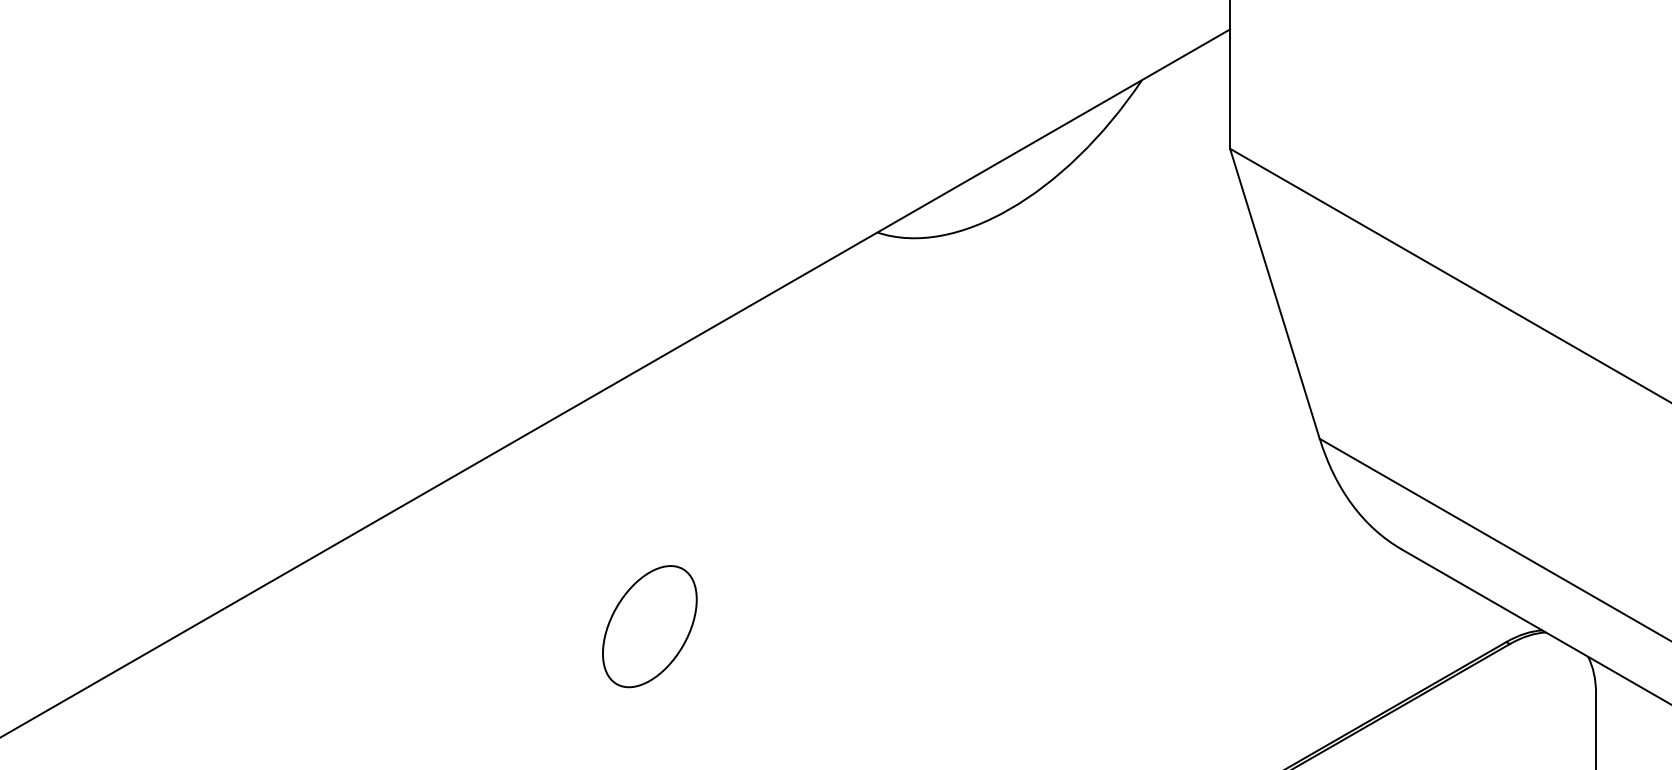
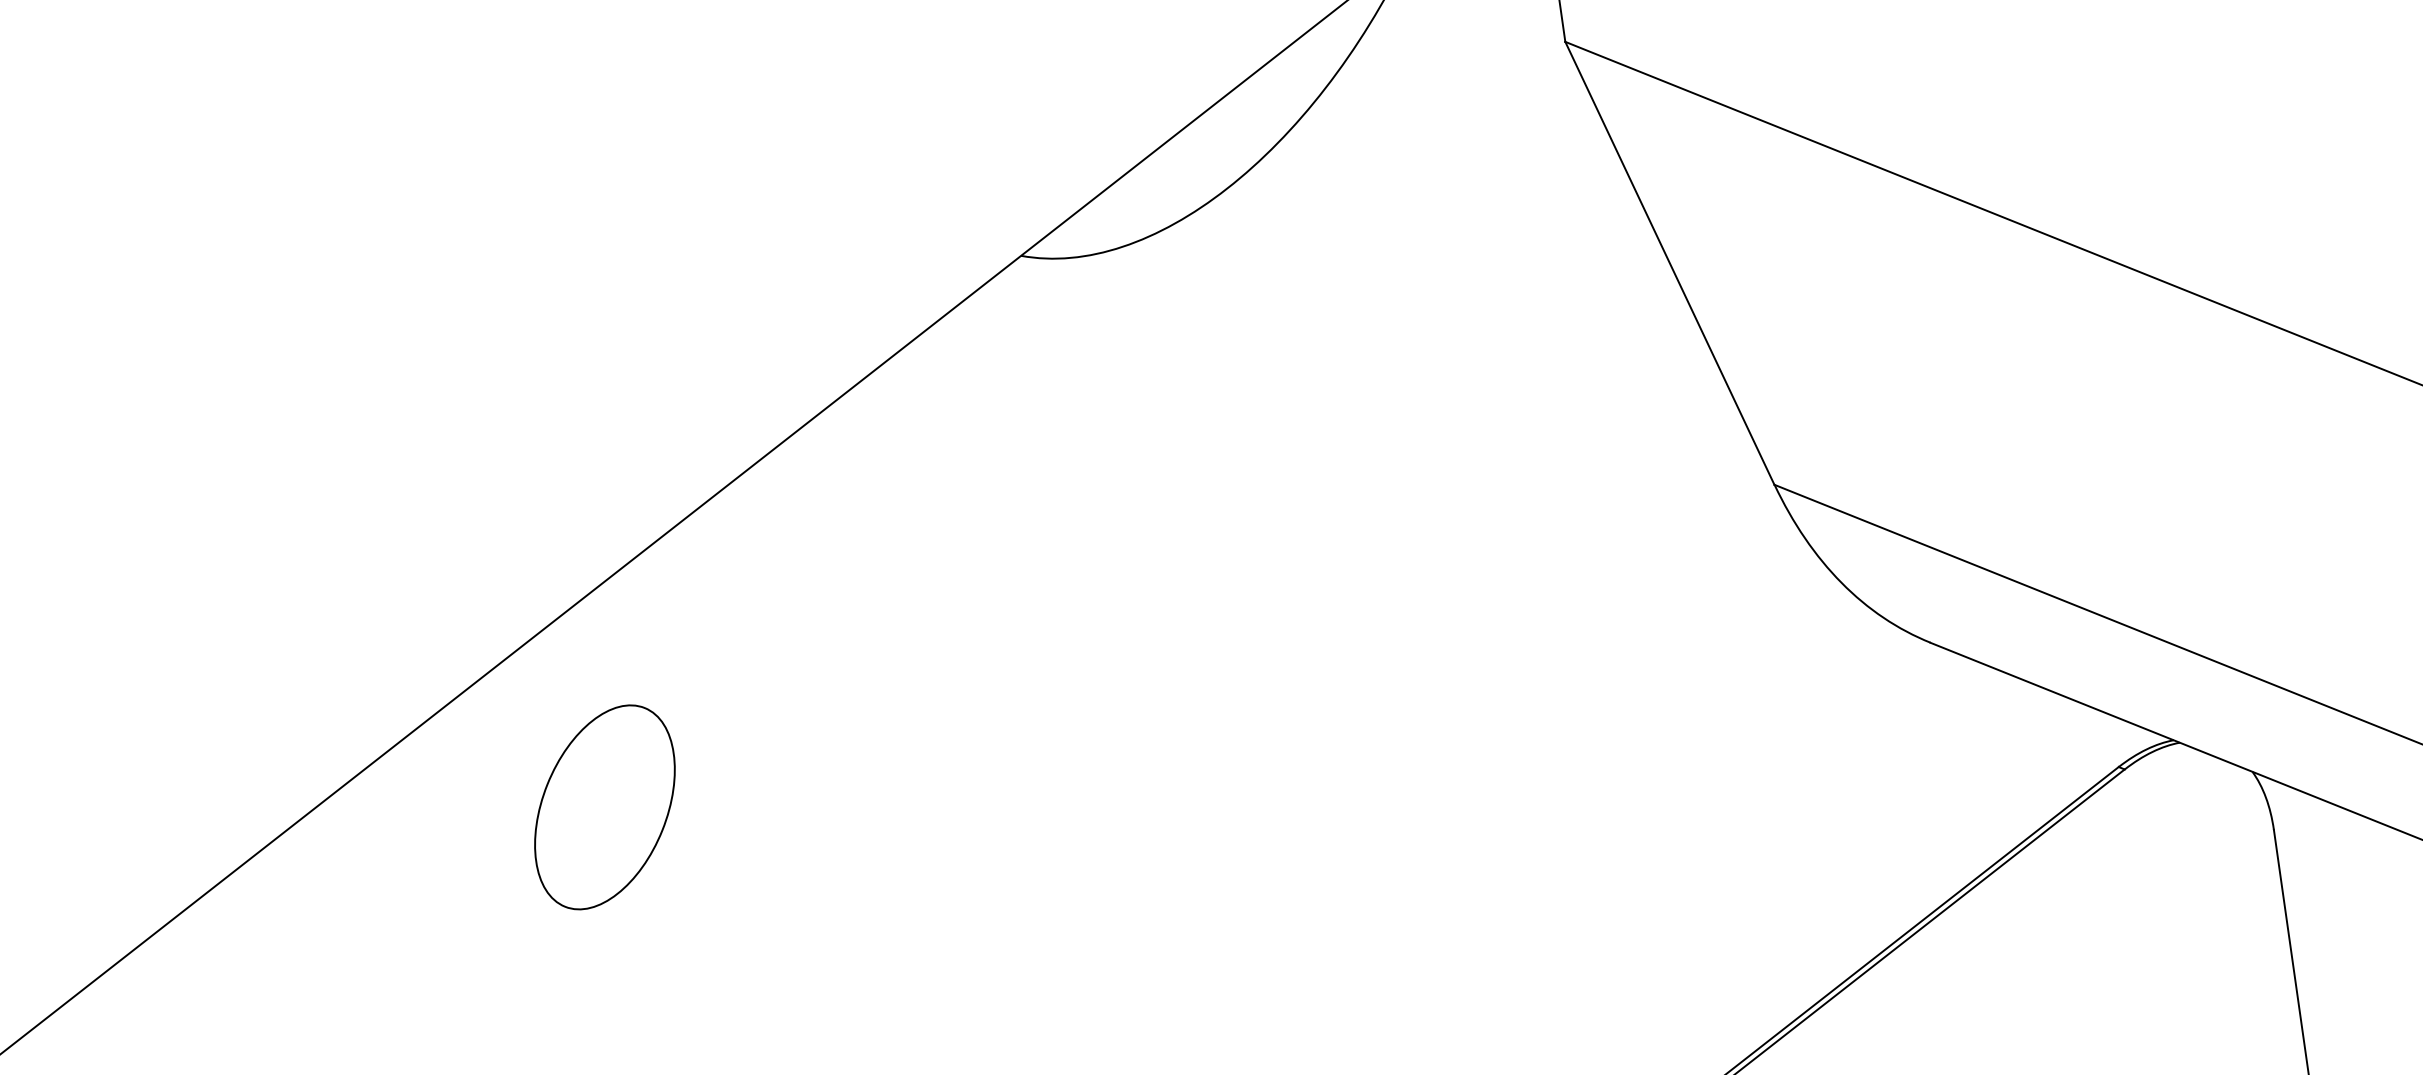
part: (649, 626) -> (604, 807), moved

